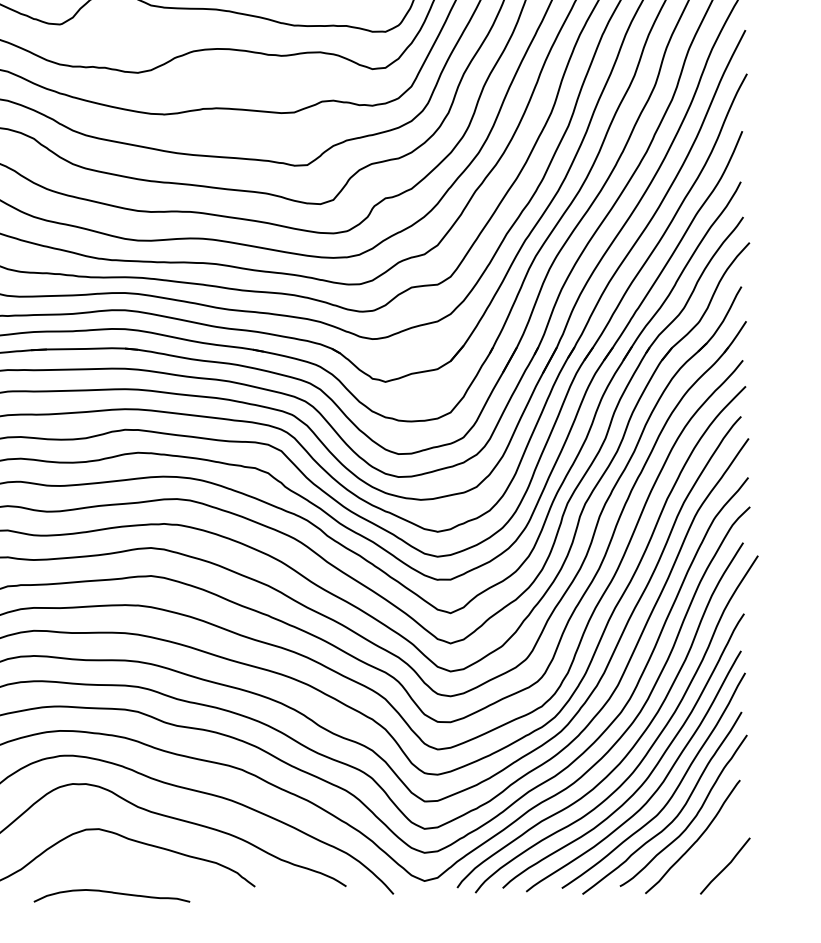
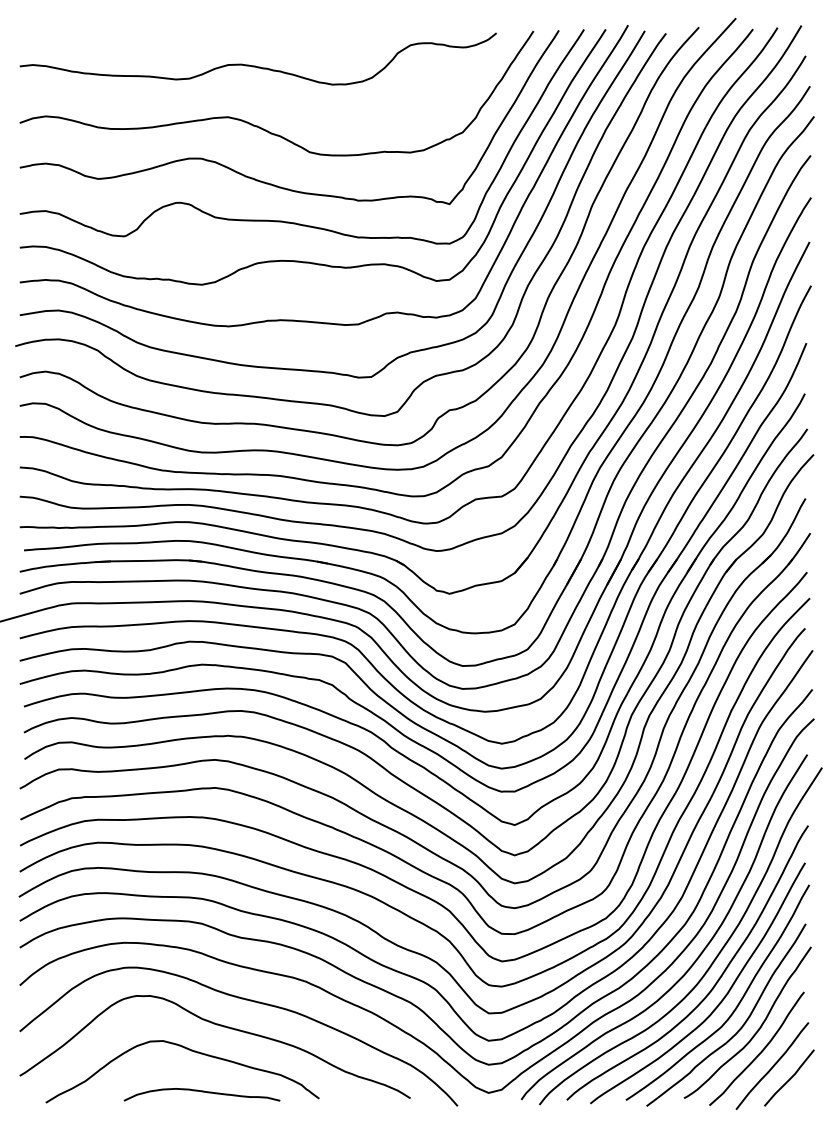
curve: (708, 853) -> (772, 1065), added
curve: (111, 893) -> (201, 1092), moved

